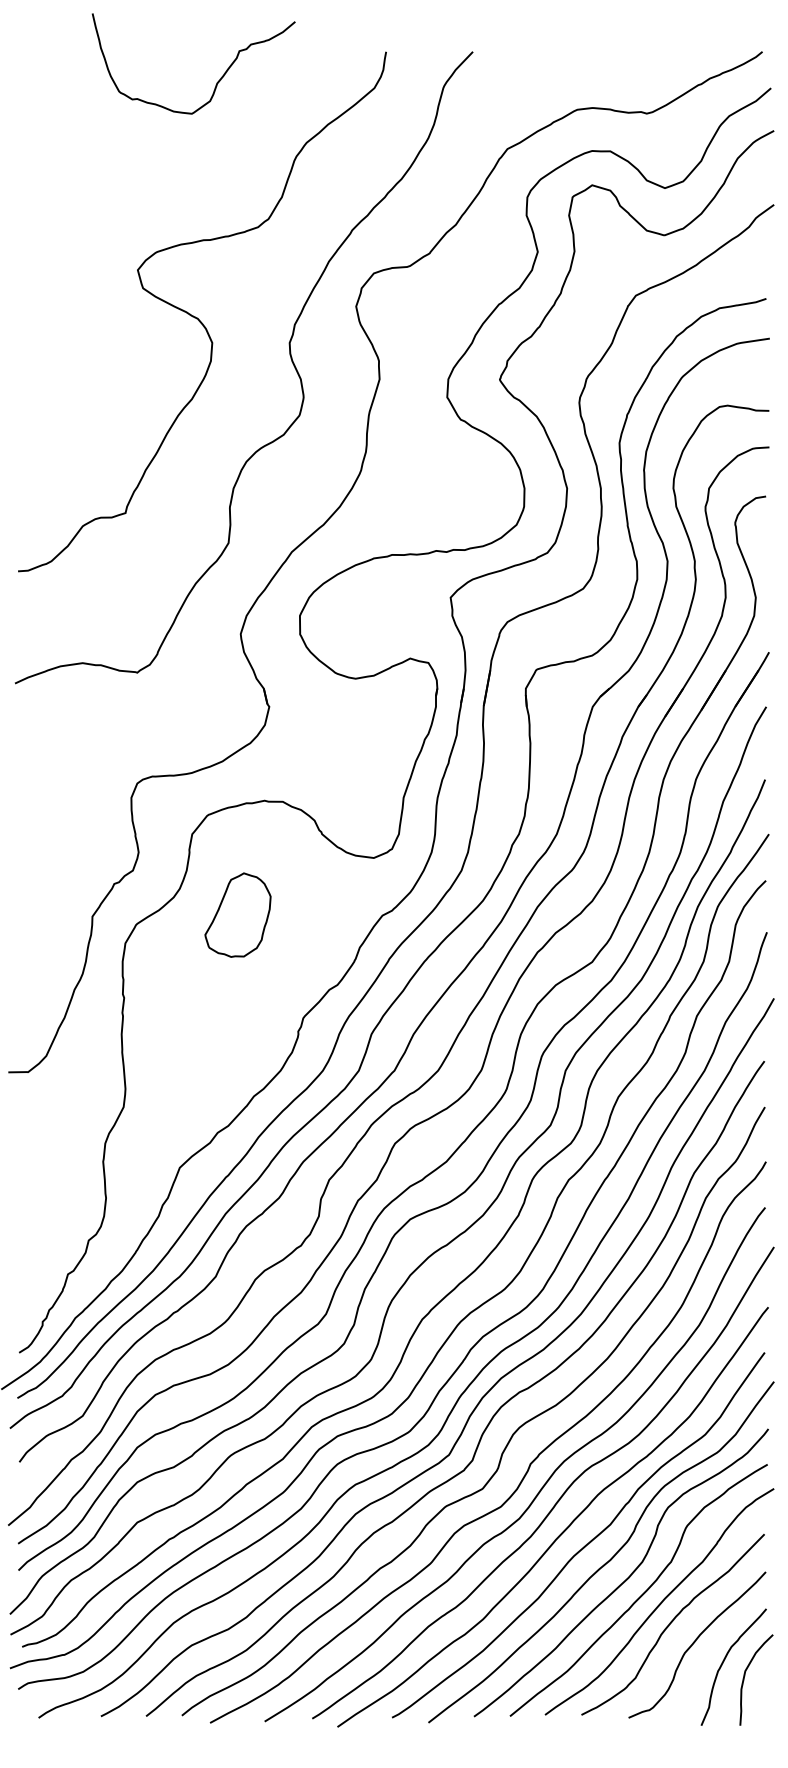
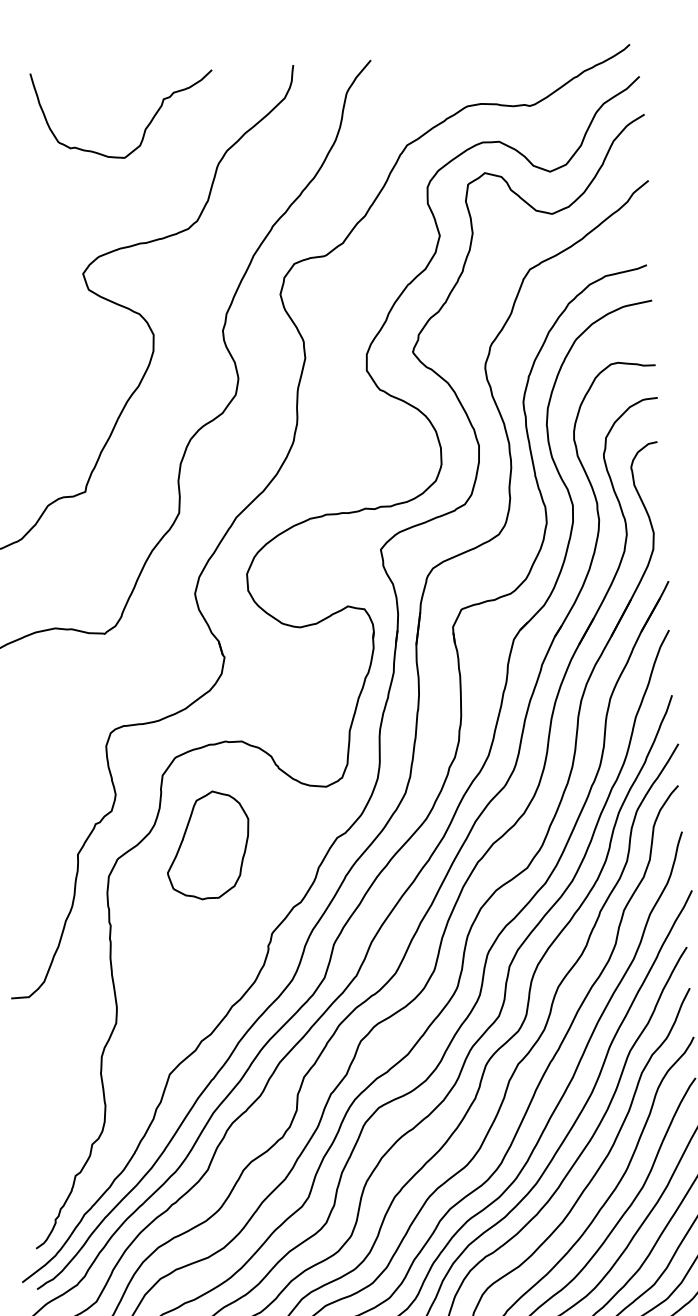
curve: (216, 82) -> (144, 128), moved
part: (237, 914) -> (207, 844), size x1.43

